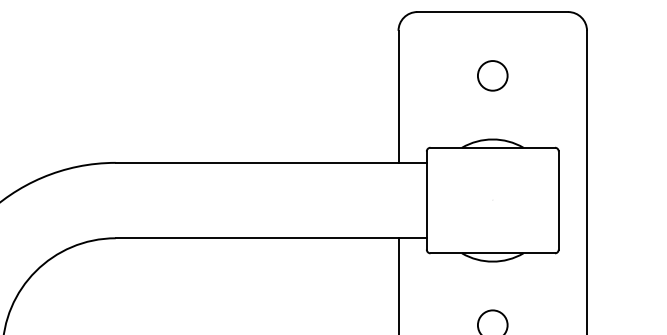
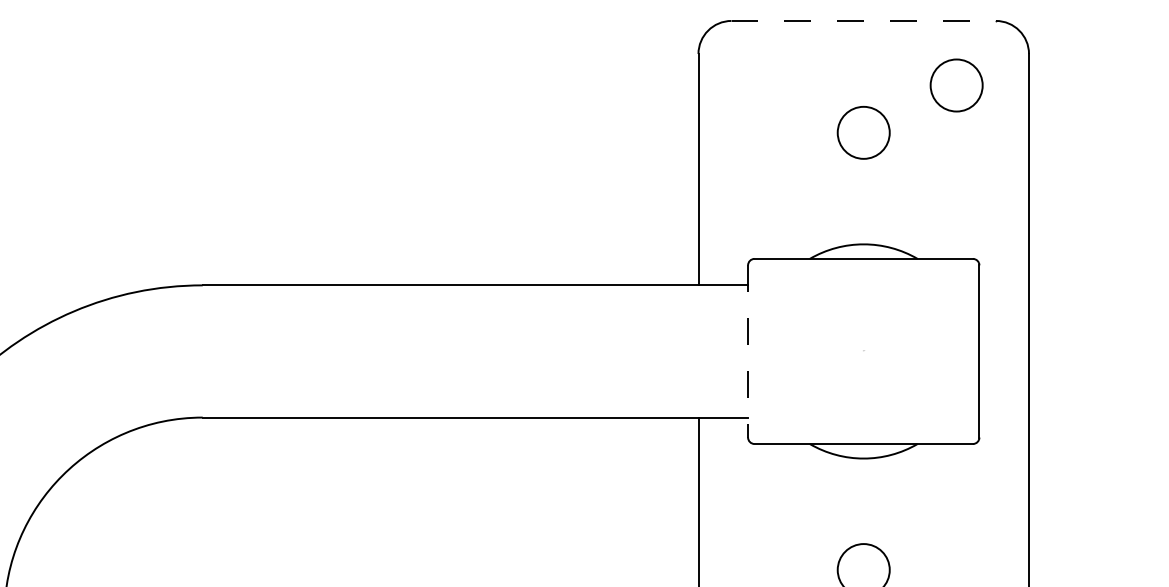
line: (493, 12) -> (865, 21), solid -> dashed
circle: (545, 48) -> (956, 84), added
line: (426, 201) -> (747, 353), solid -> dashed

